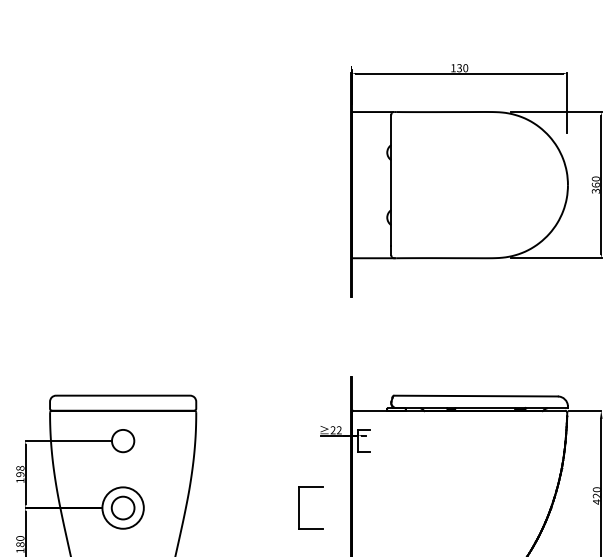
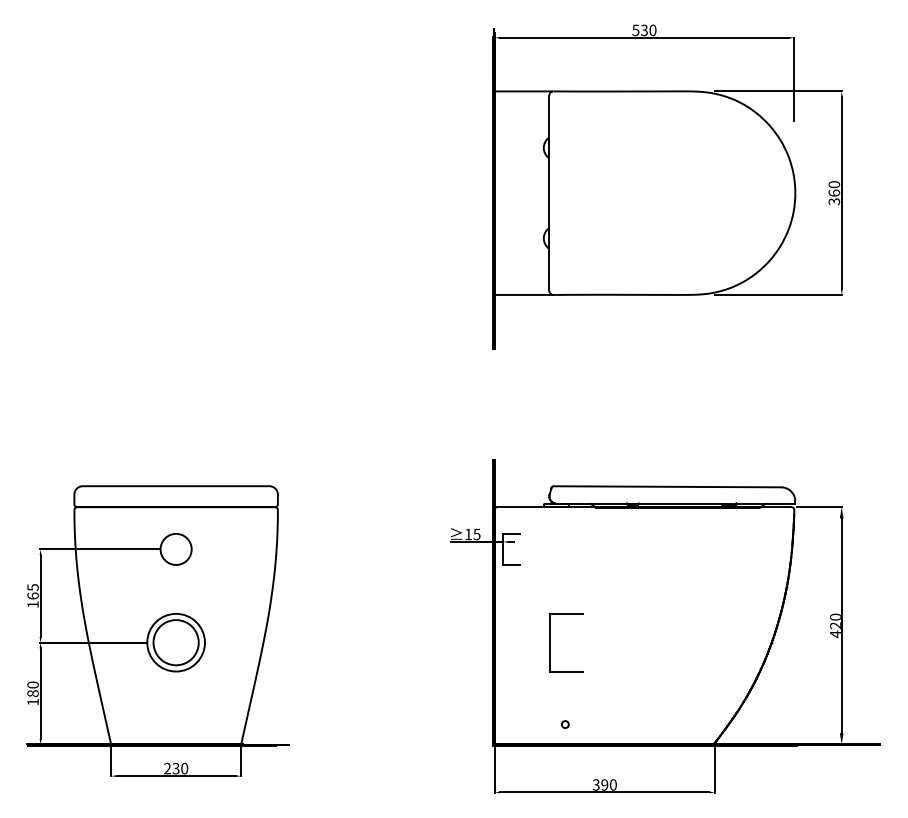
text: (453, 68) -> (635, 30), 130 -> 530
text: (336, 430) -> (472, 534), 22 -> 15
text: (19, 471) -> (32, 591), 198 -> 165
circle: (122, 507) -> (175, 642), size x1.43
part: (299, 507) -> (550, 642), moved

